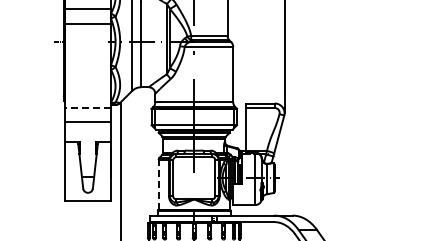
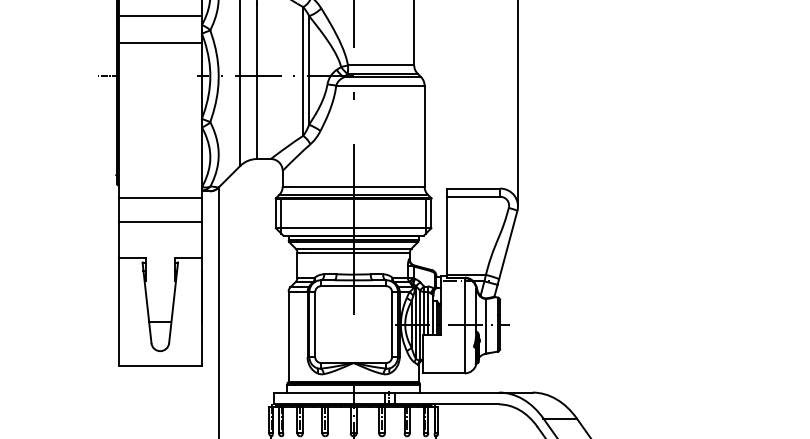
line: (88, 108) -> (161, 197), dashed -> solid
line: (158, 184) -> (288, 335), dashed -> solid

